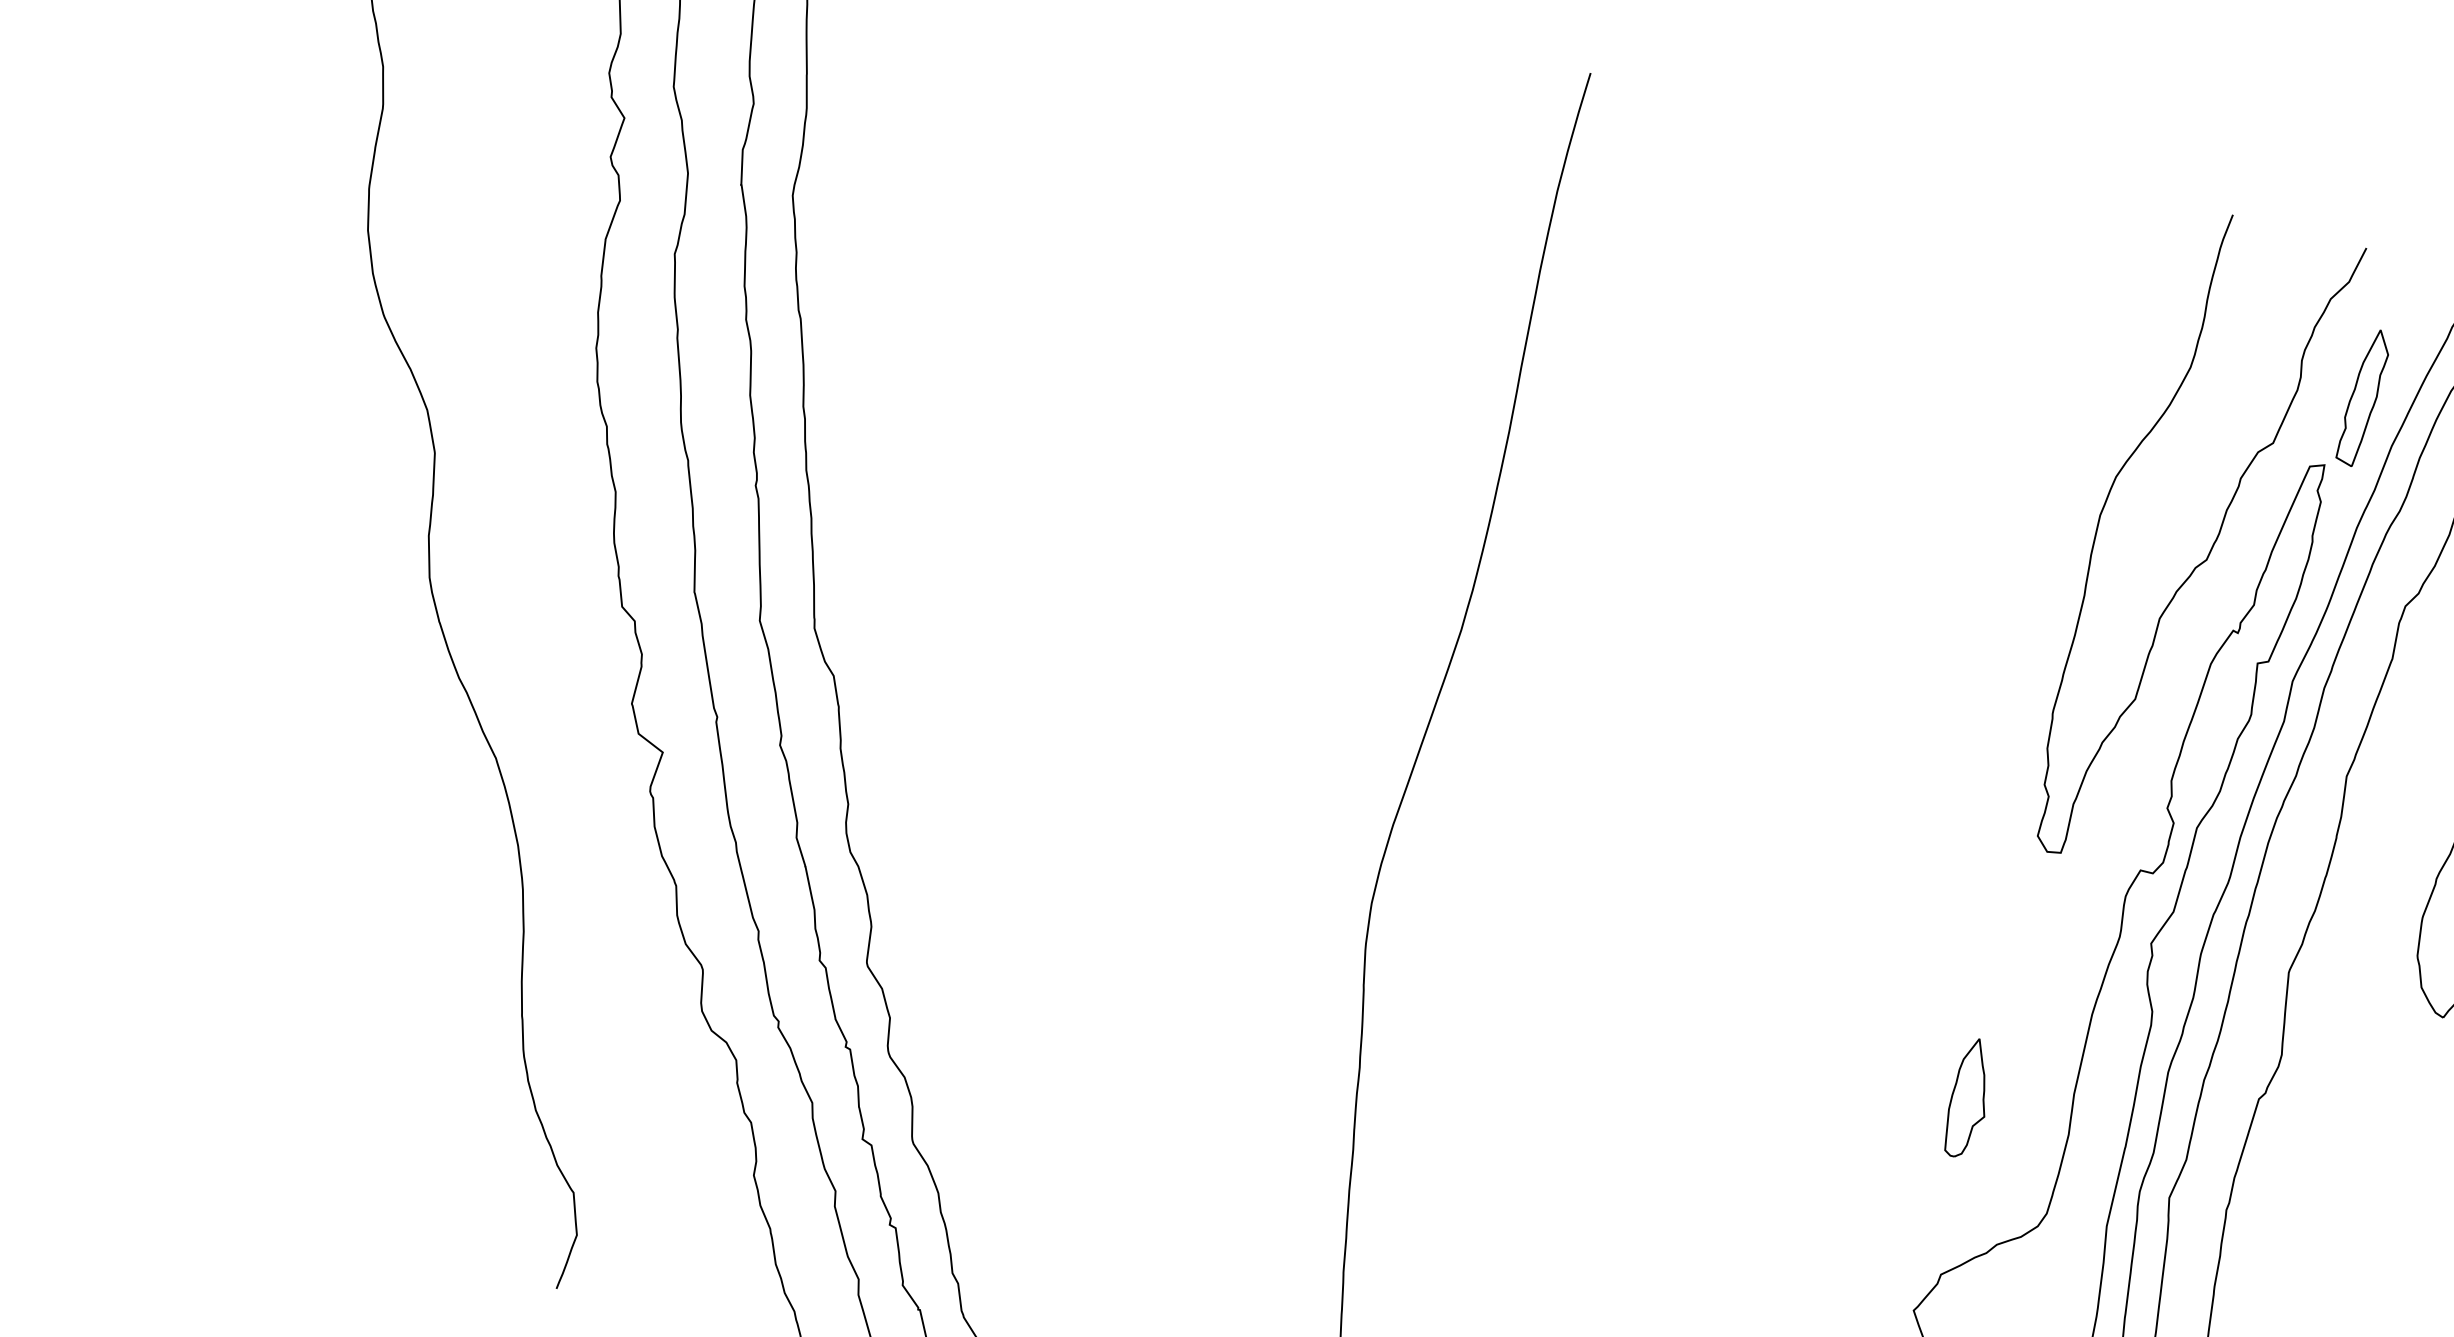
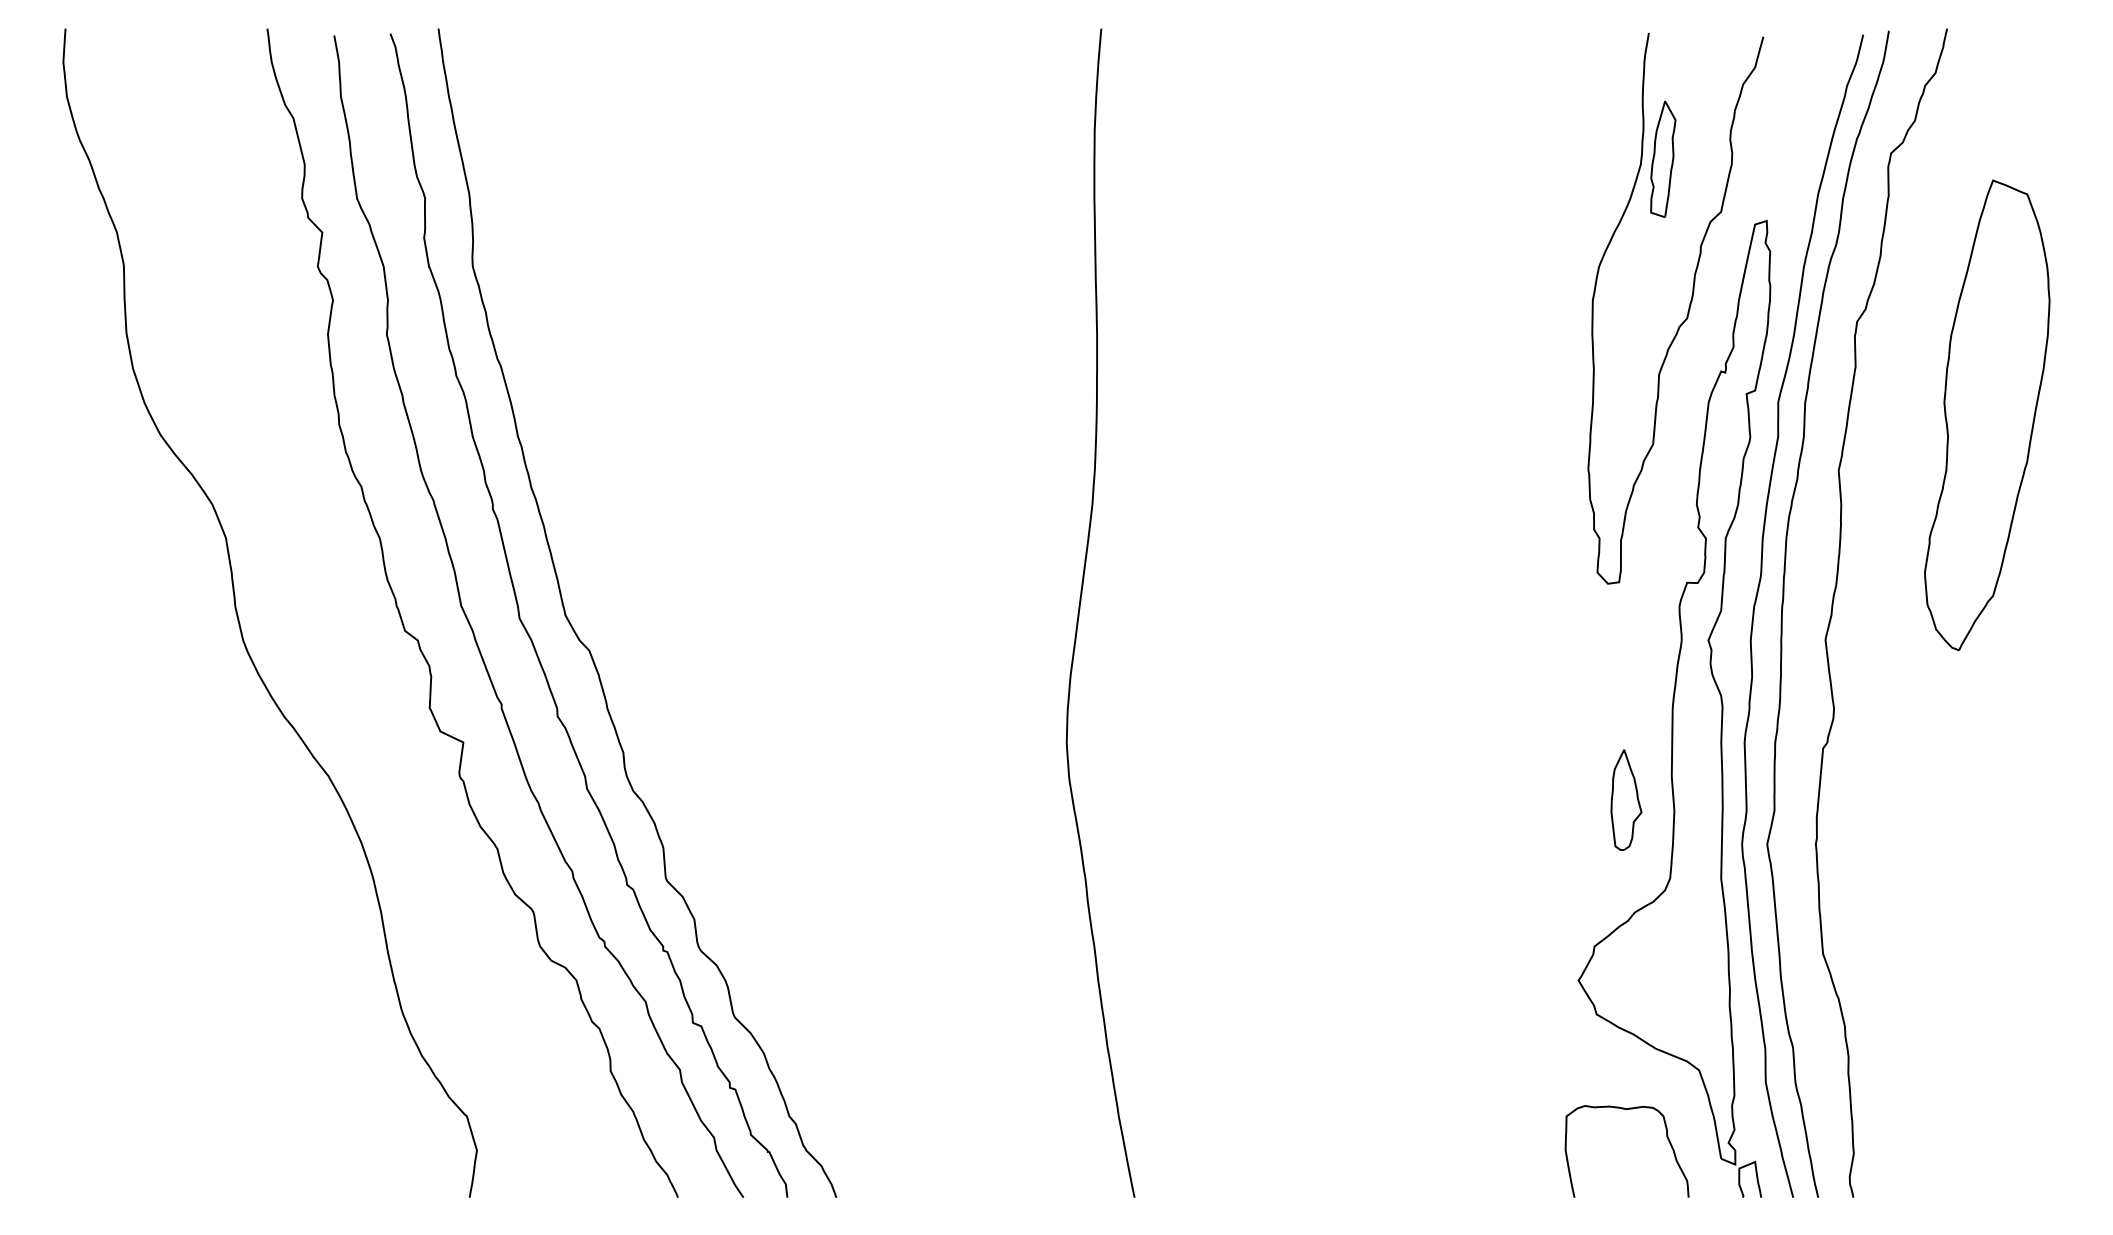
part: (2364, 396) -> (1663, 158), moved
part: (1969, 1097) -> (1626, 799), moved

